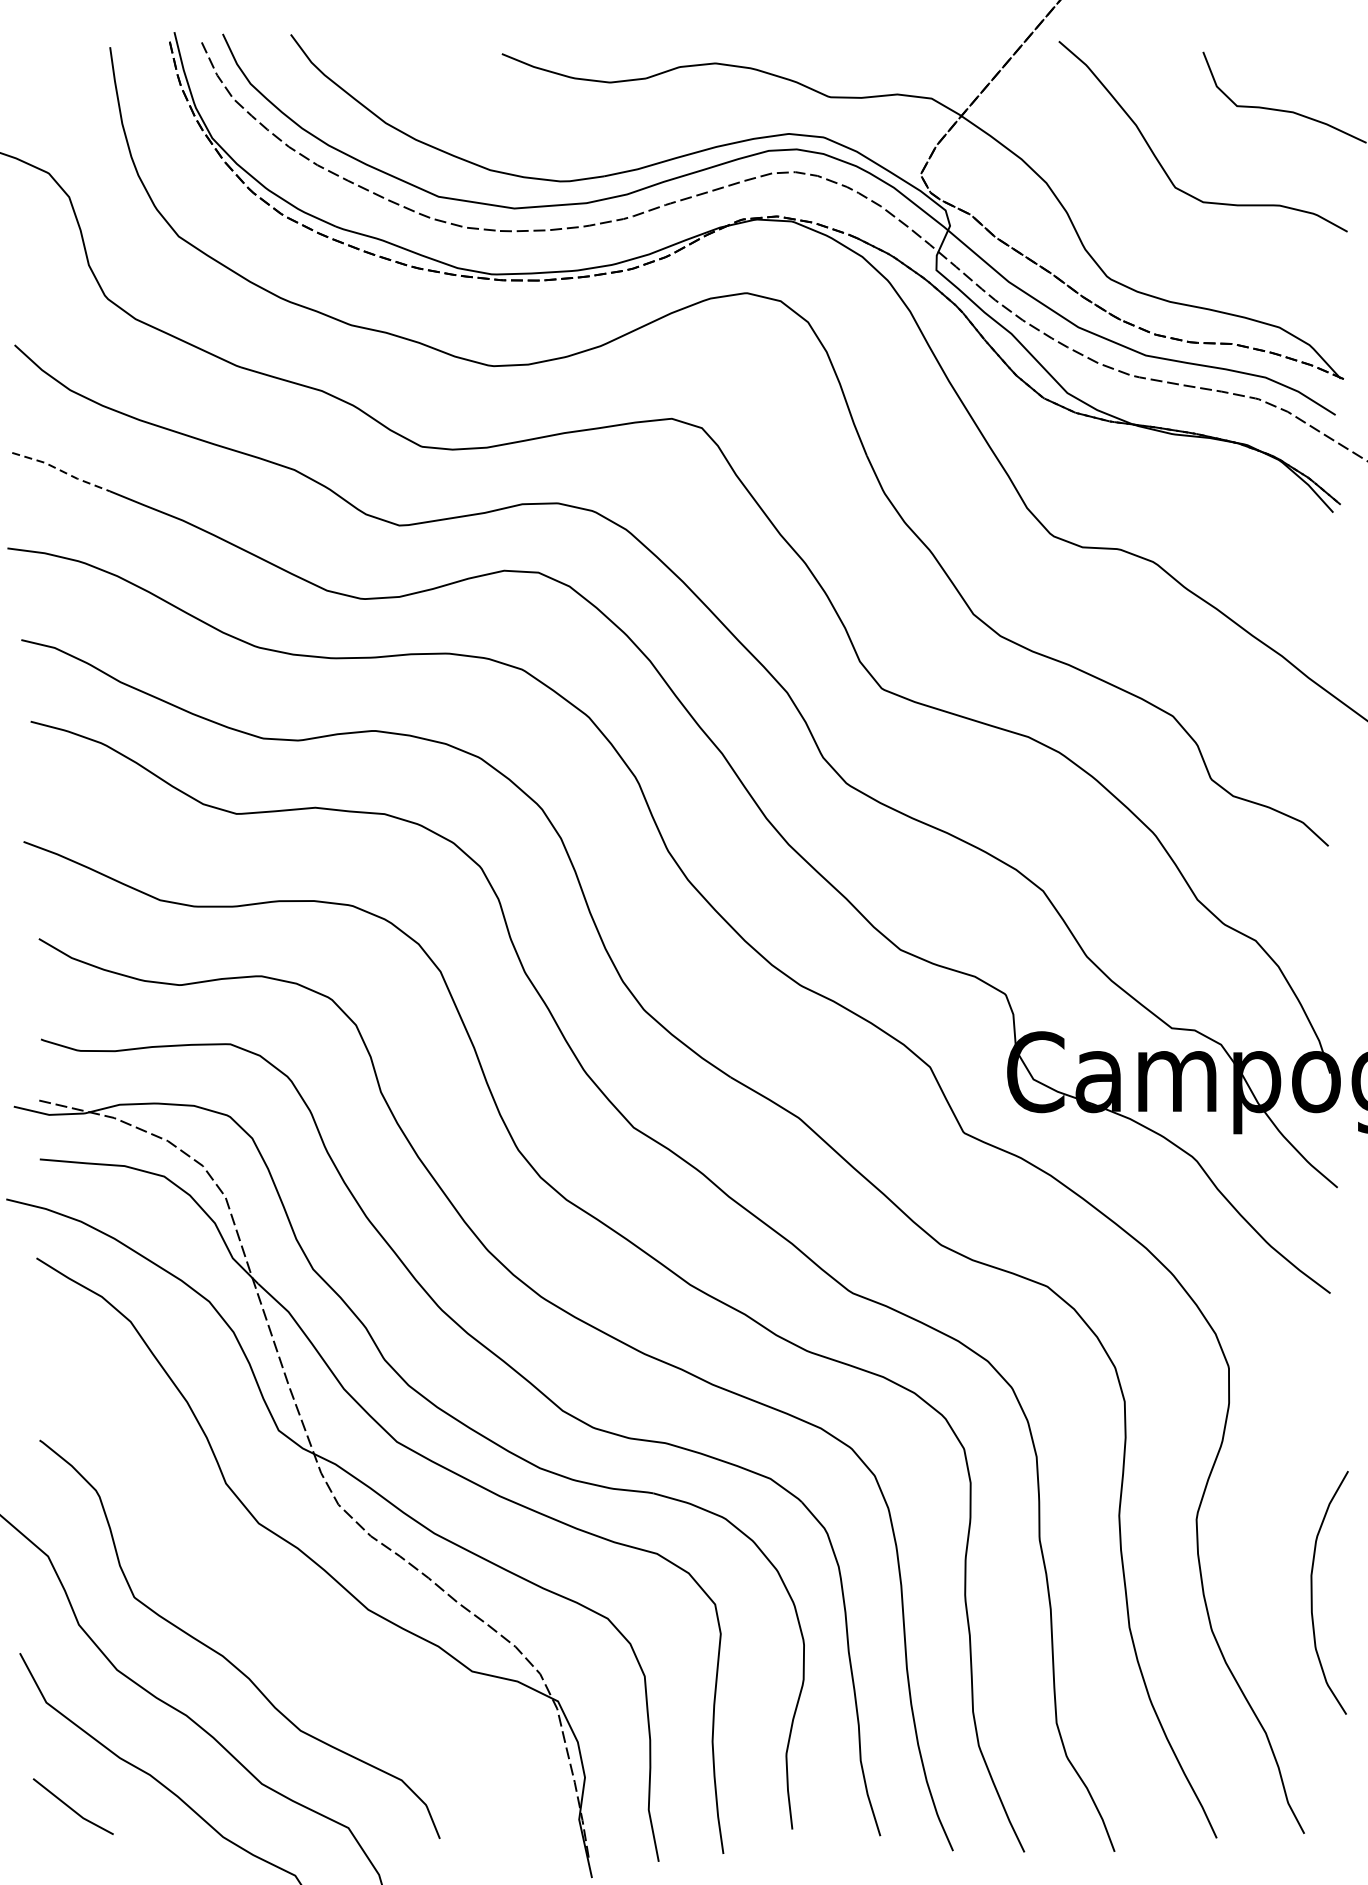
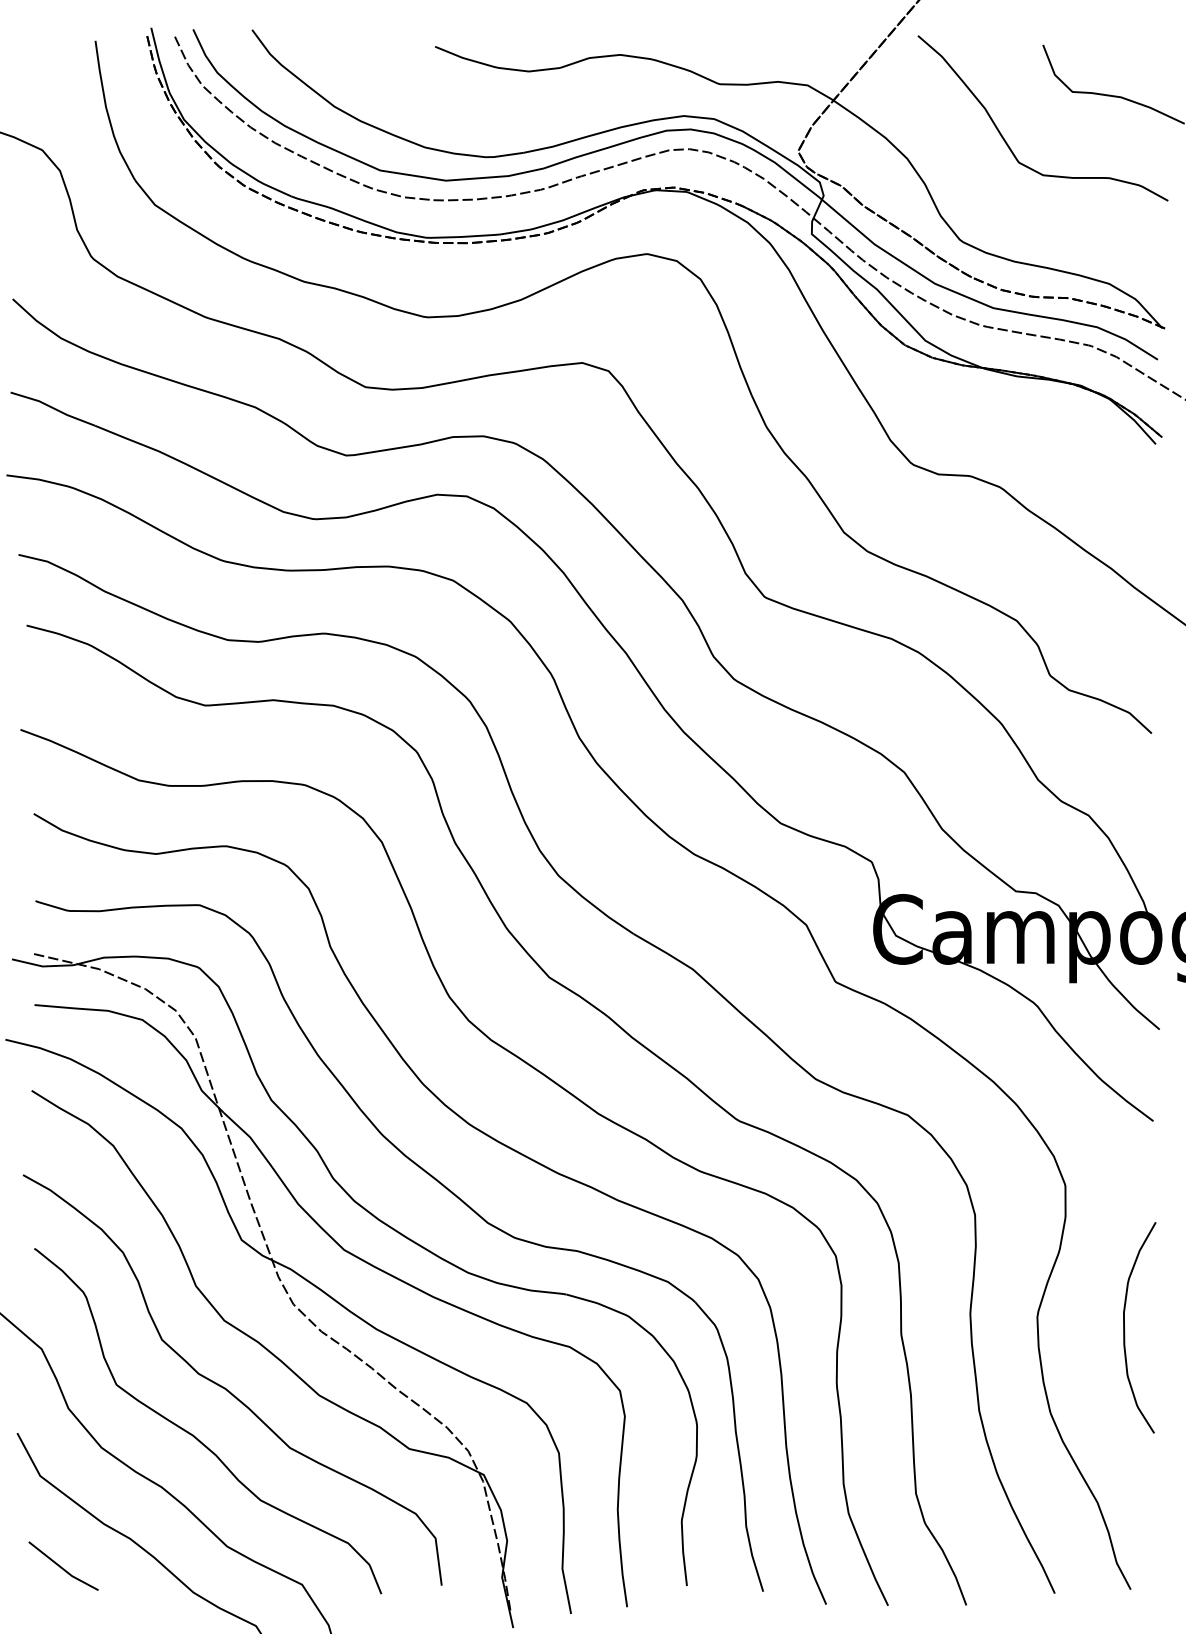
line: (61, 471) -> (53, 408), dashed -> solid
curve: (1313, 1597) -> (1125, 1331), moved
curve: (260, 1600) -> (225, 1387), added

